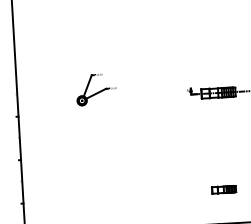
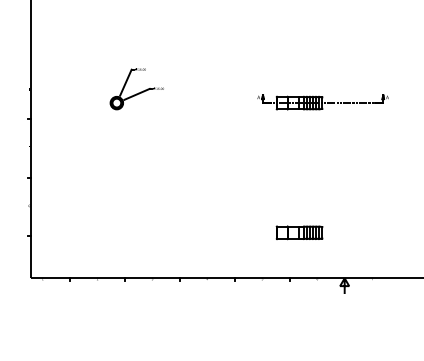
part: (224, 189) -> (299, 232), size x1.43

